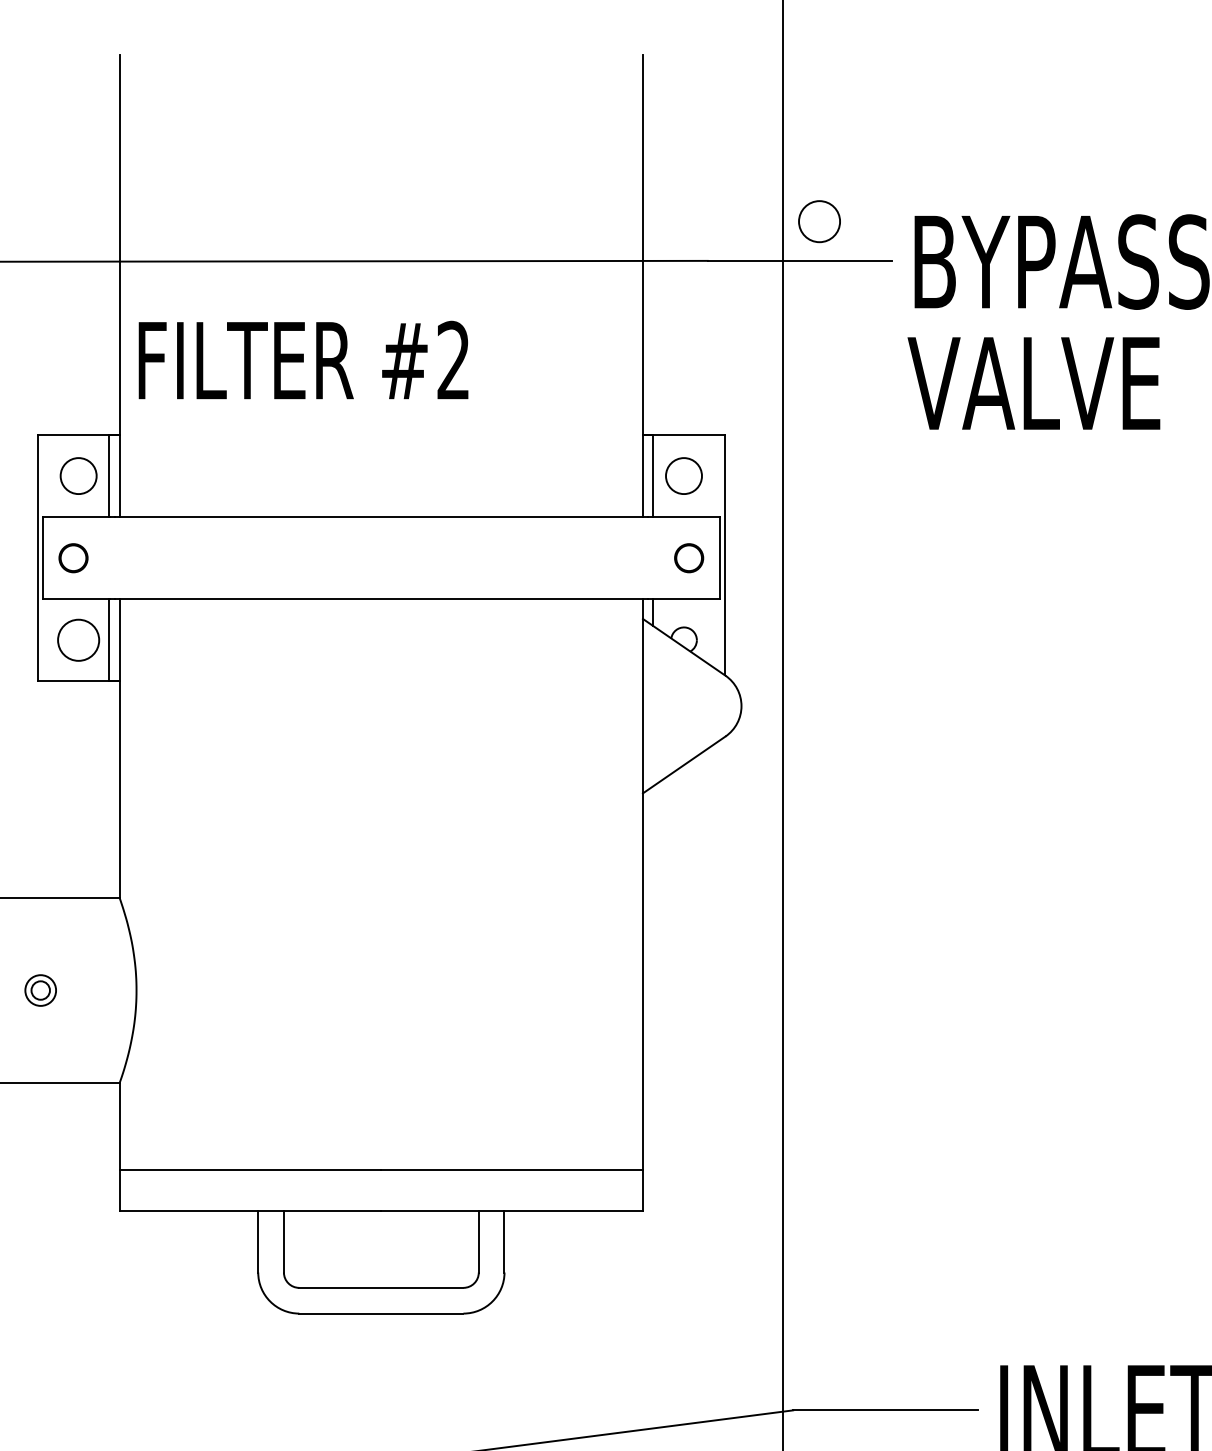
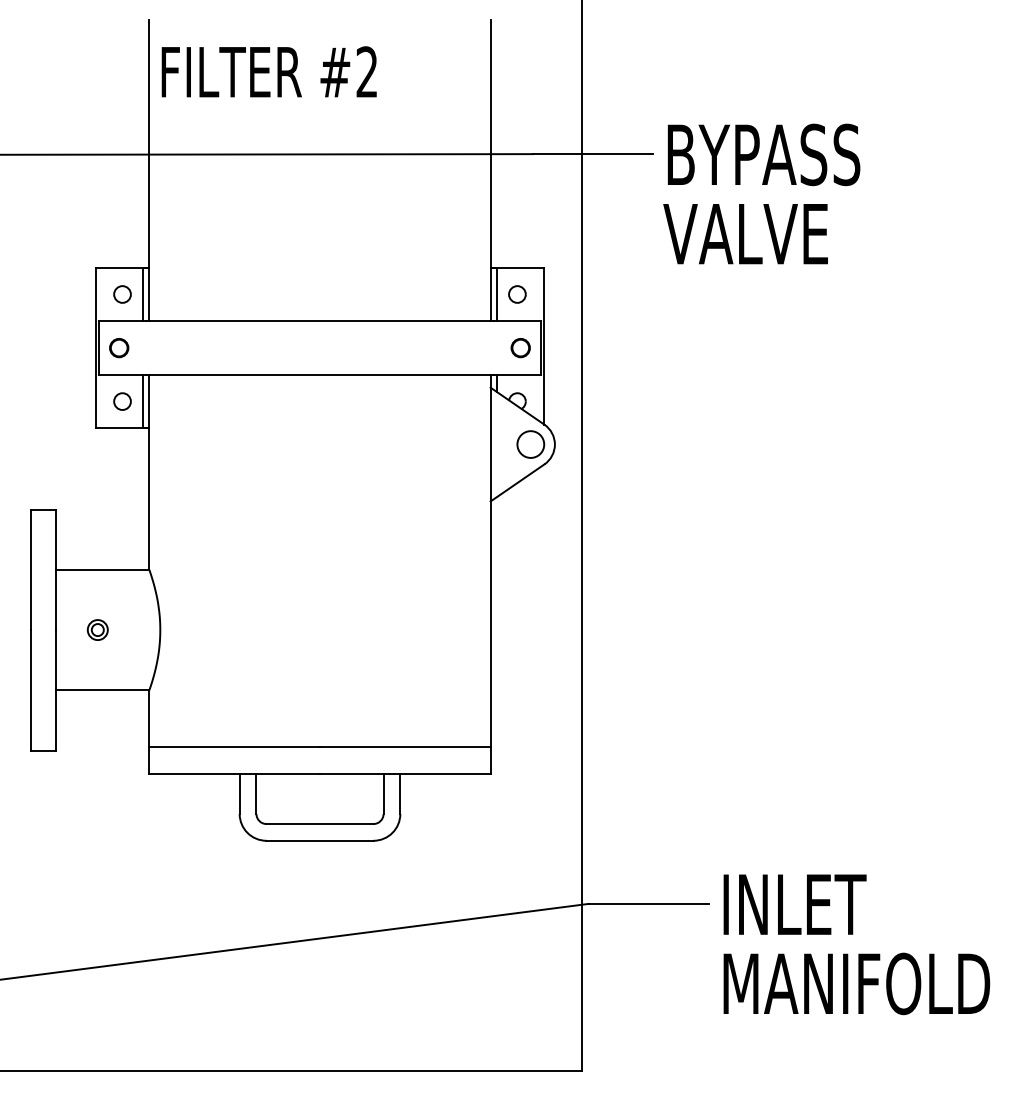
circle: (819, 221) -> (530, 444), moved
text: (302, 359) -> (268, 71), moved
circle: (78, 476) -> (122, 294), size x0.71
circle: (684, 476) -> (517, 294), size x0.71
circle: (78, 640) -> (122, 401), size x0.62

